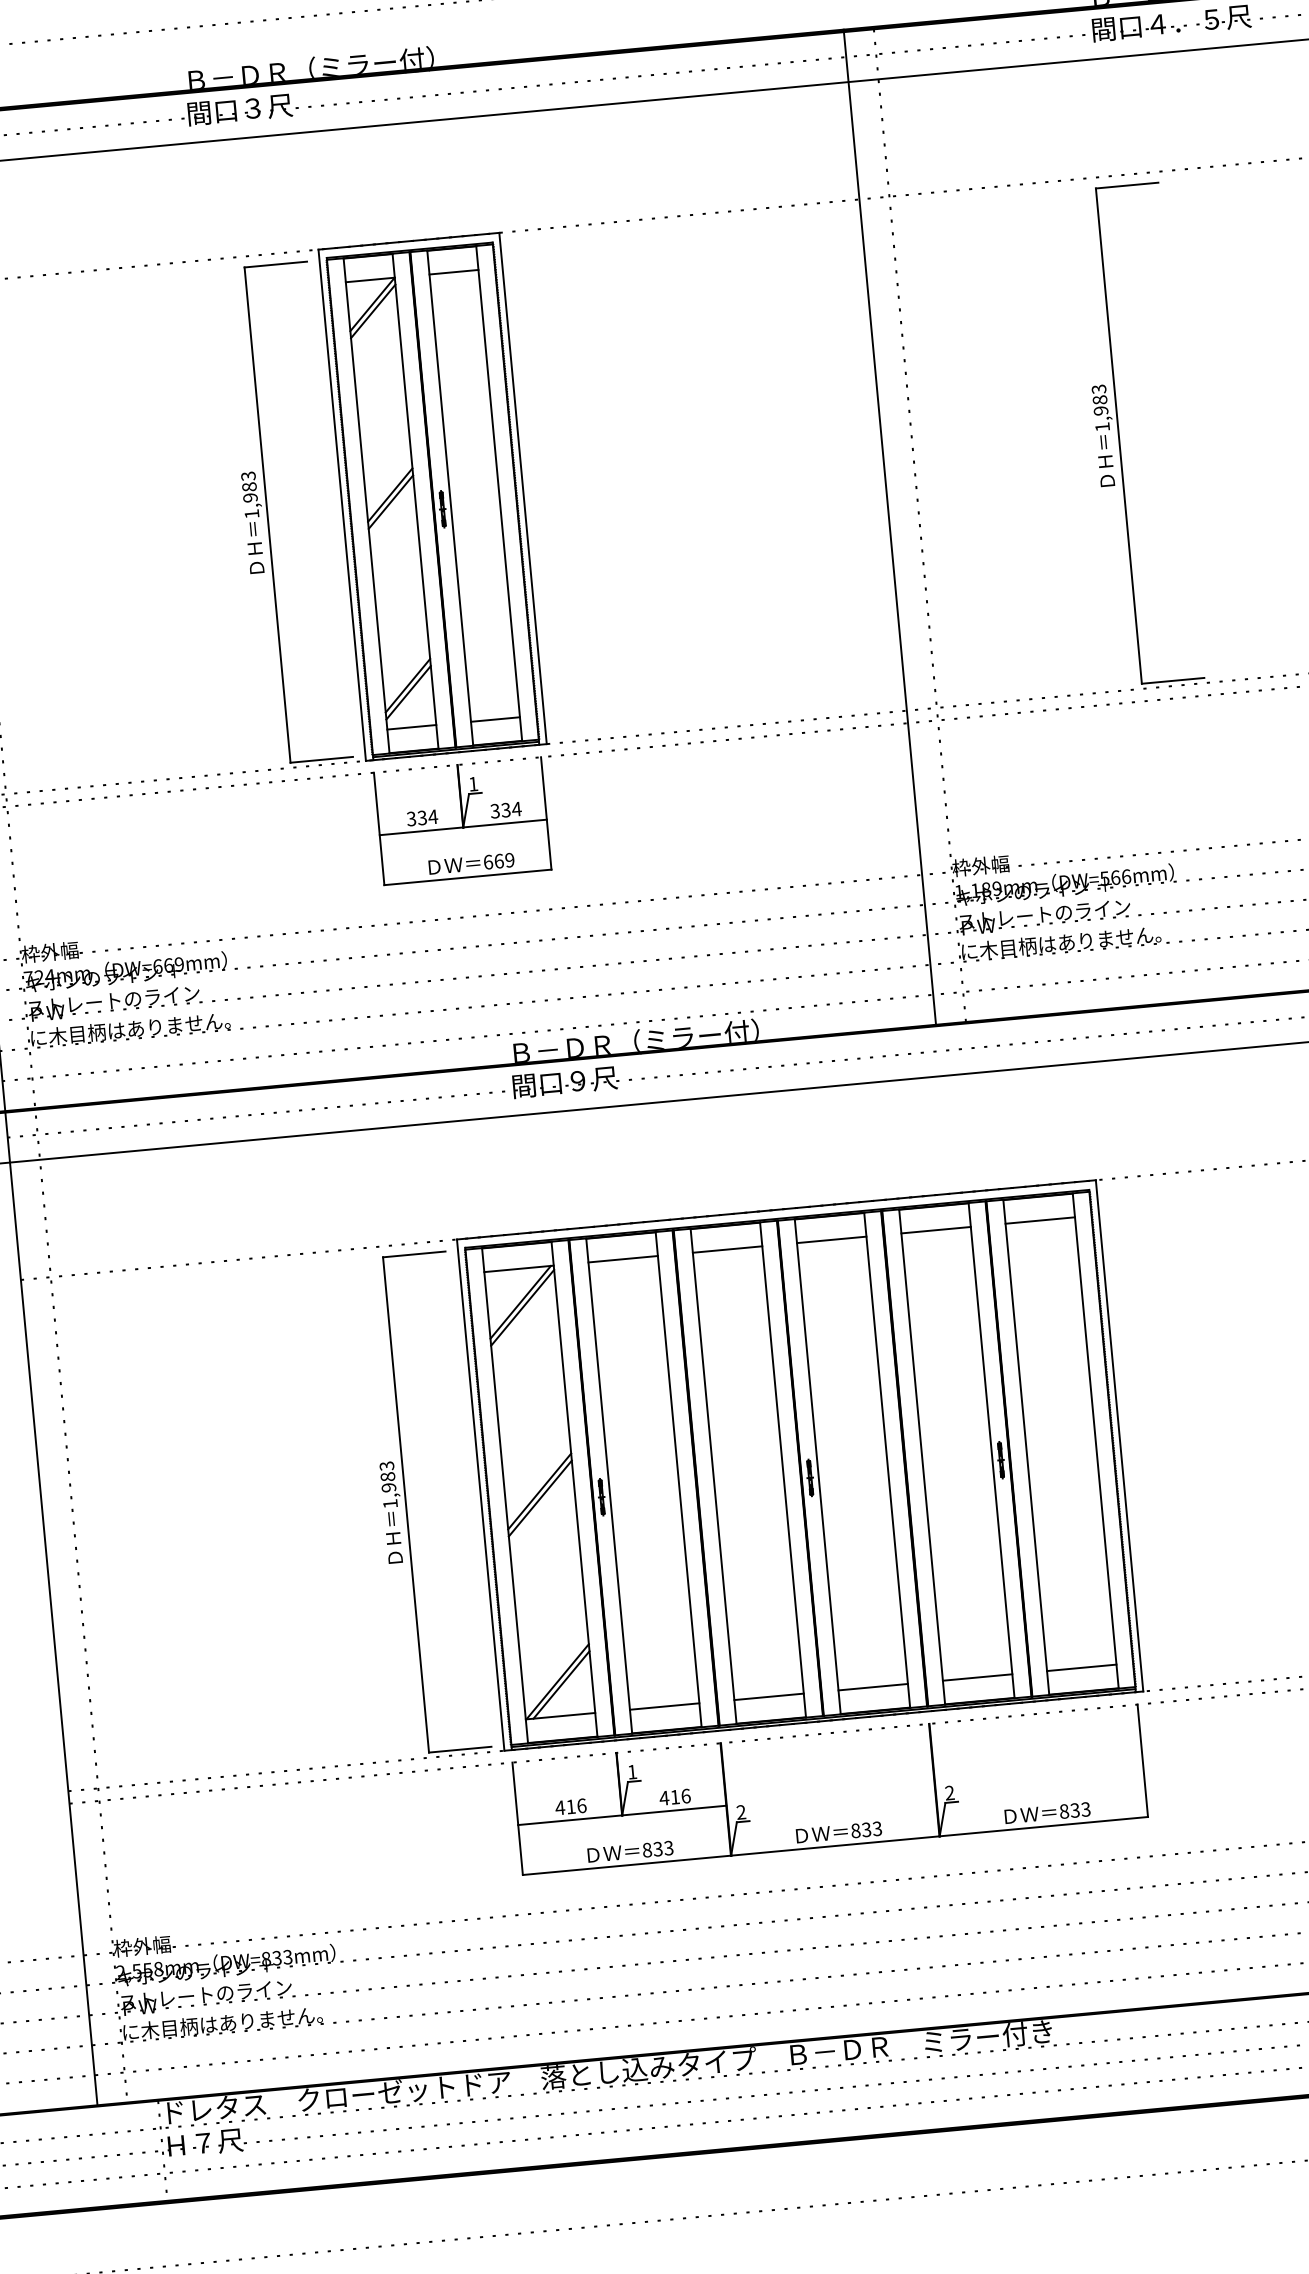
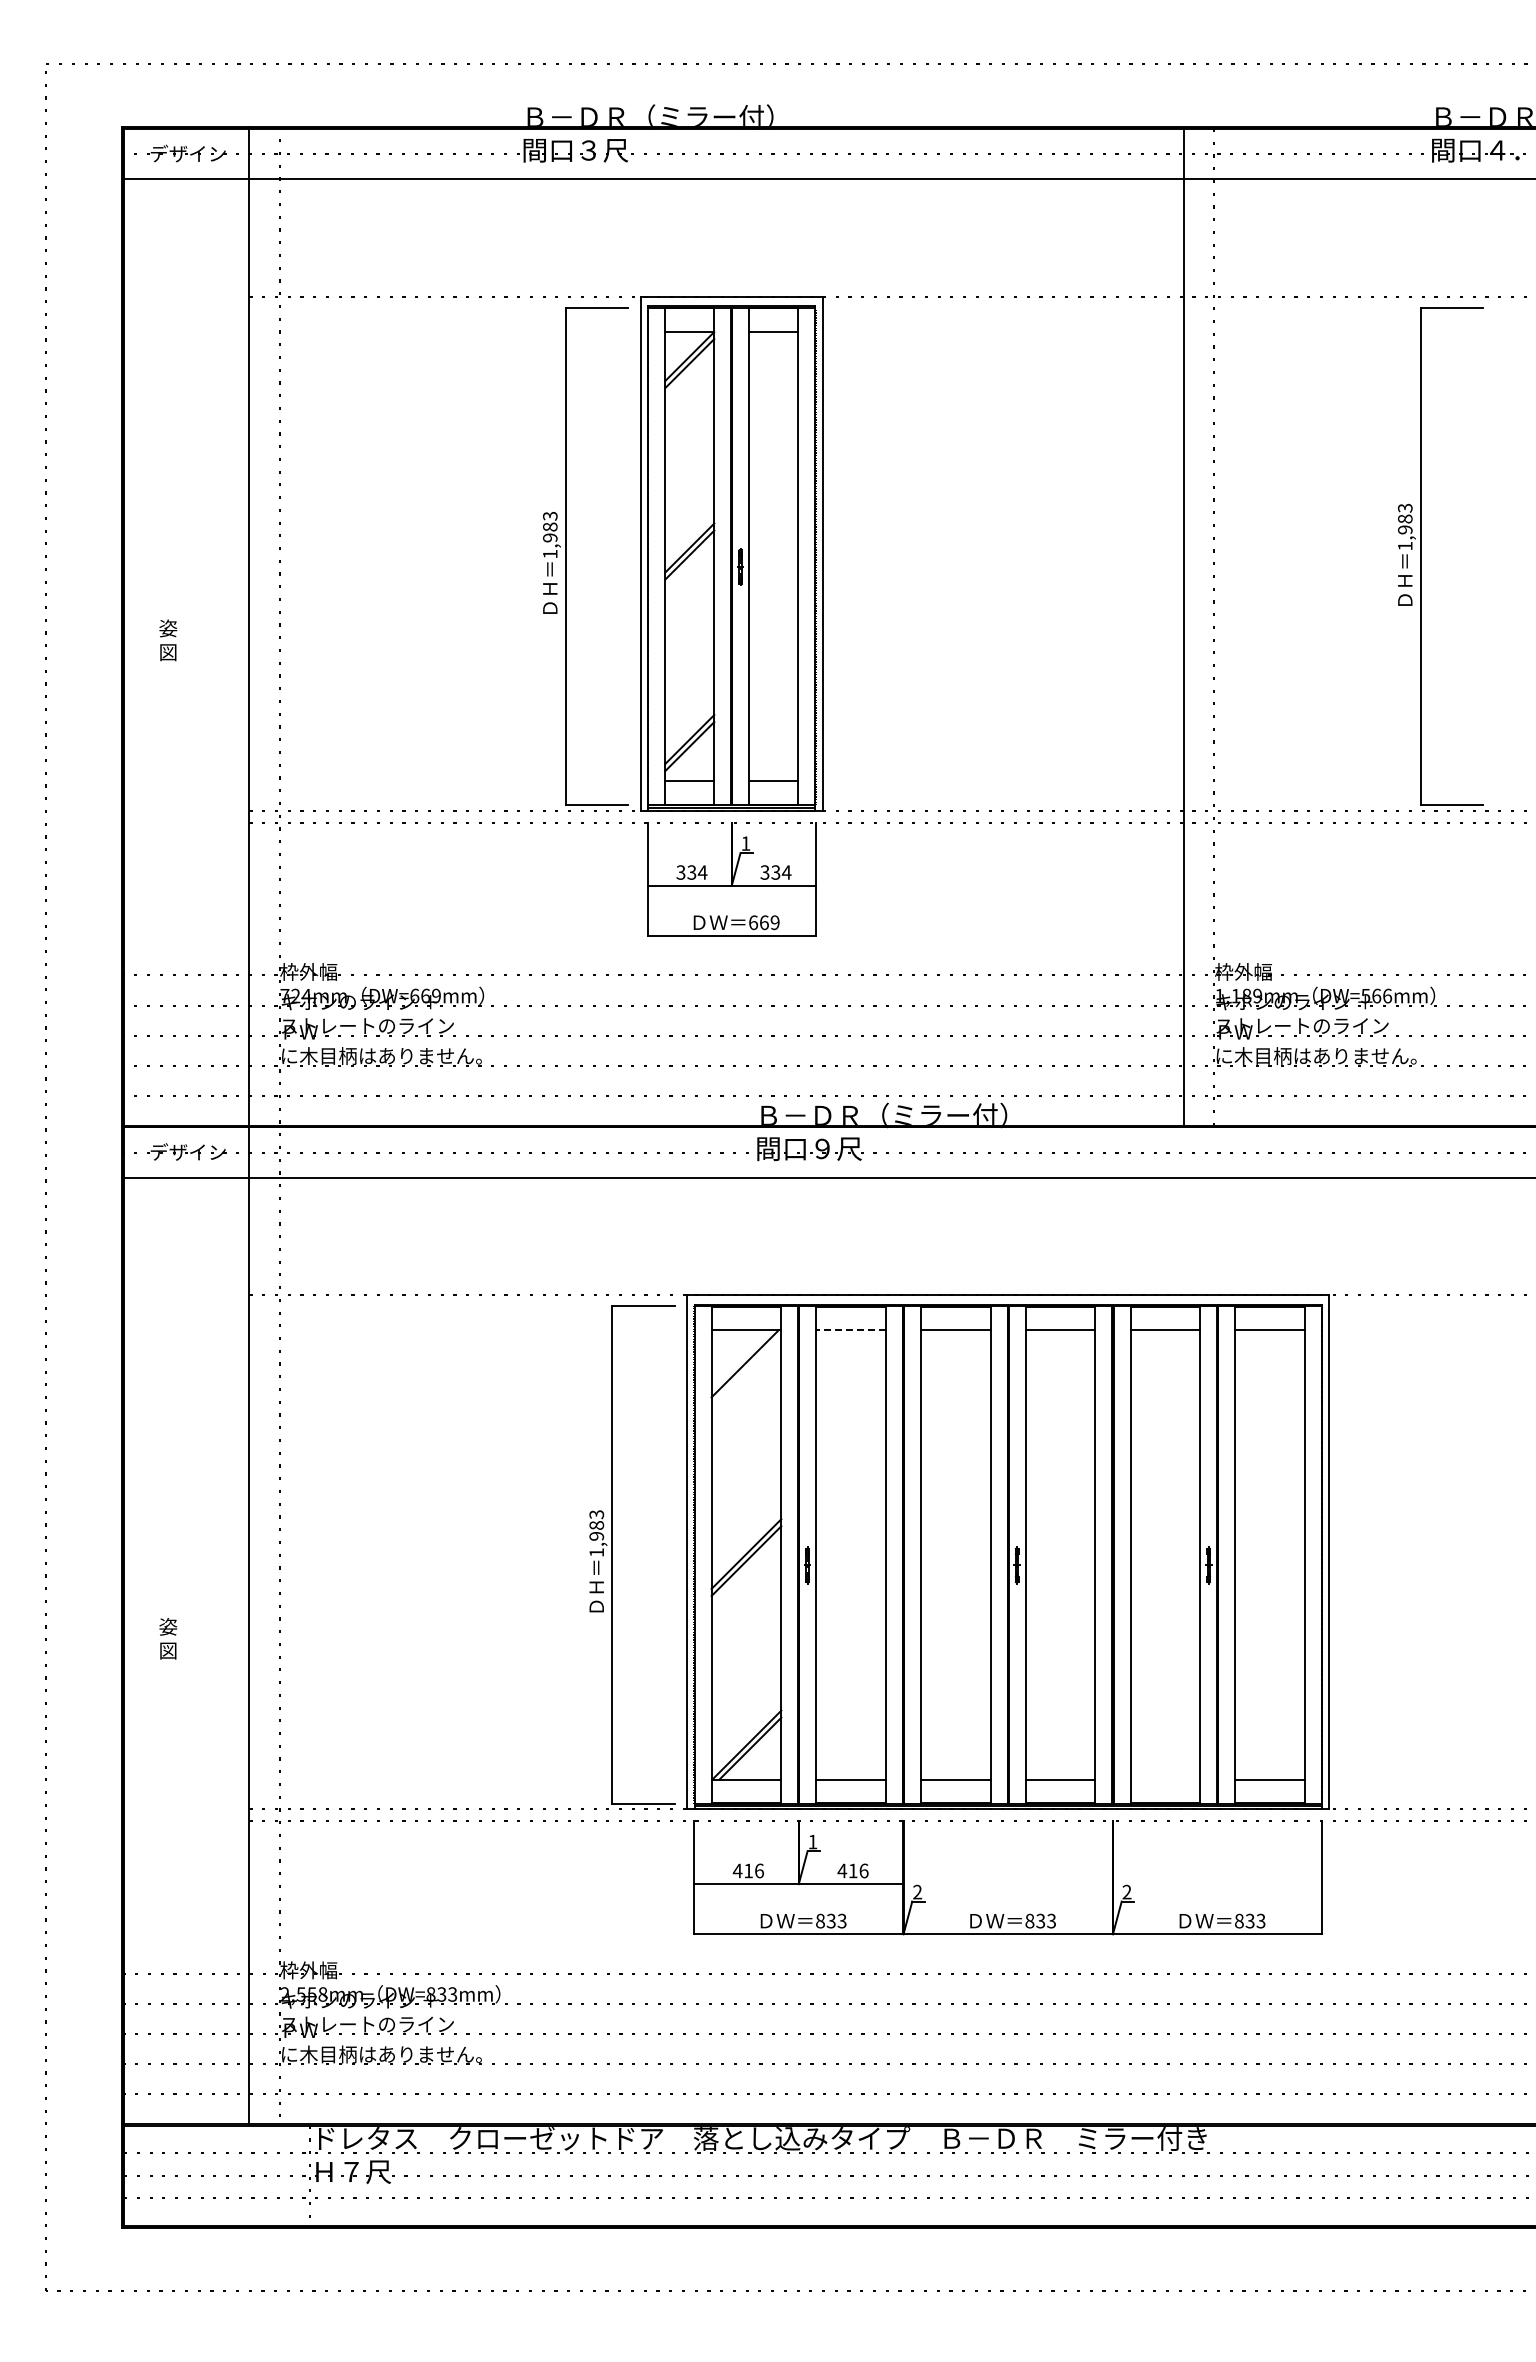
line: (623, 1259) -> (851, 1330), solid -> dashed
line: (522, 1307) -> (746, 1369), removed
line: (977, 1677) -> (1165, 1779), removed

